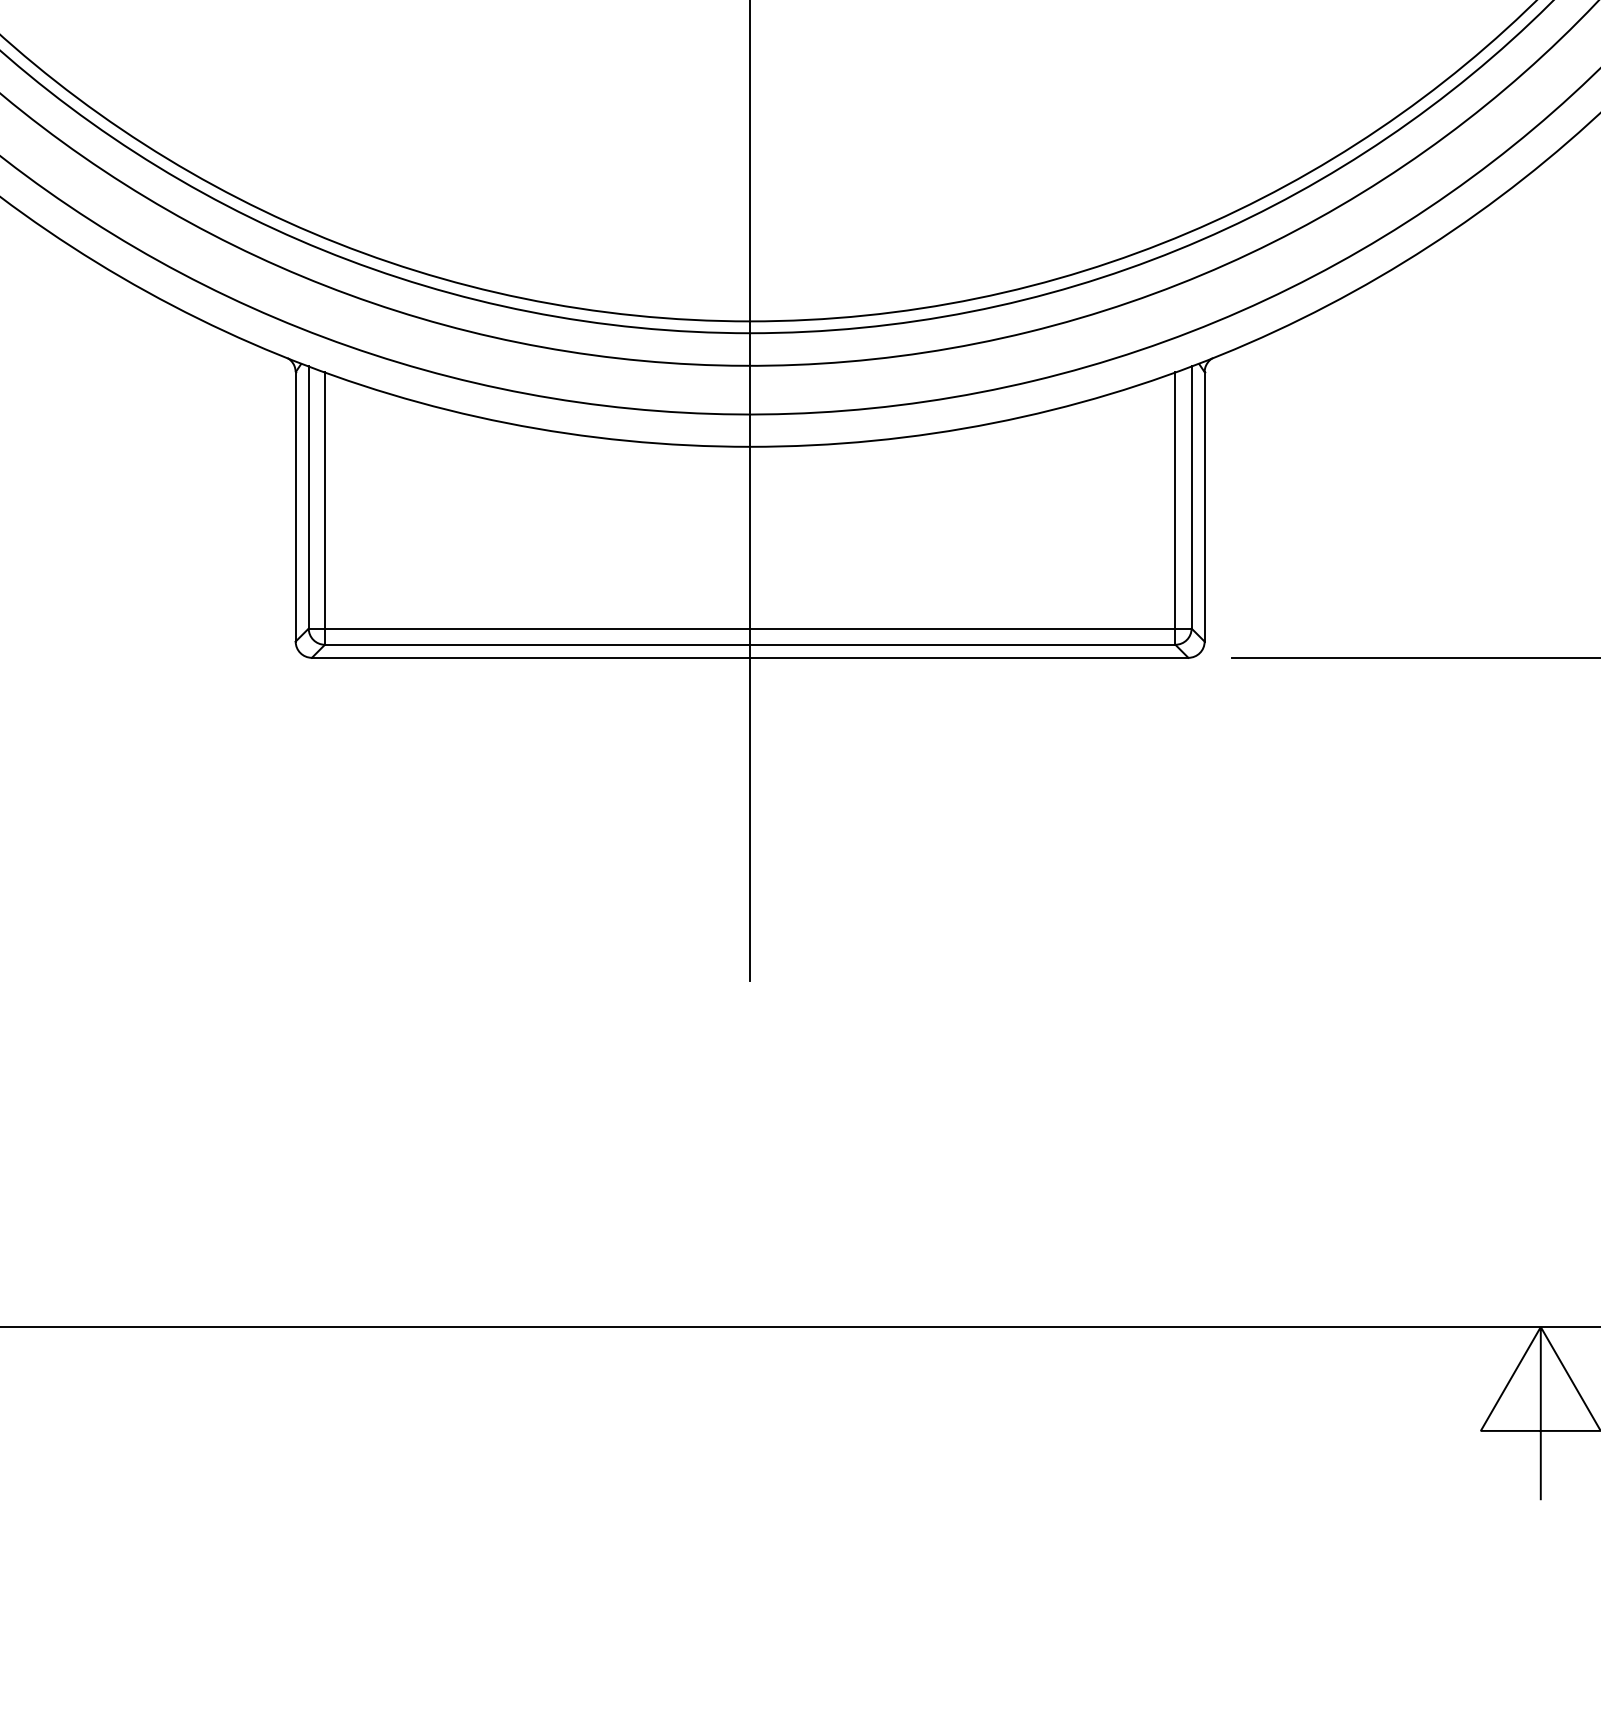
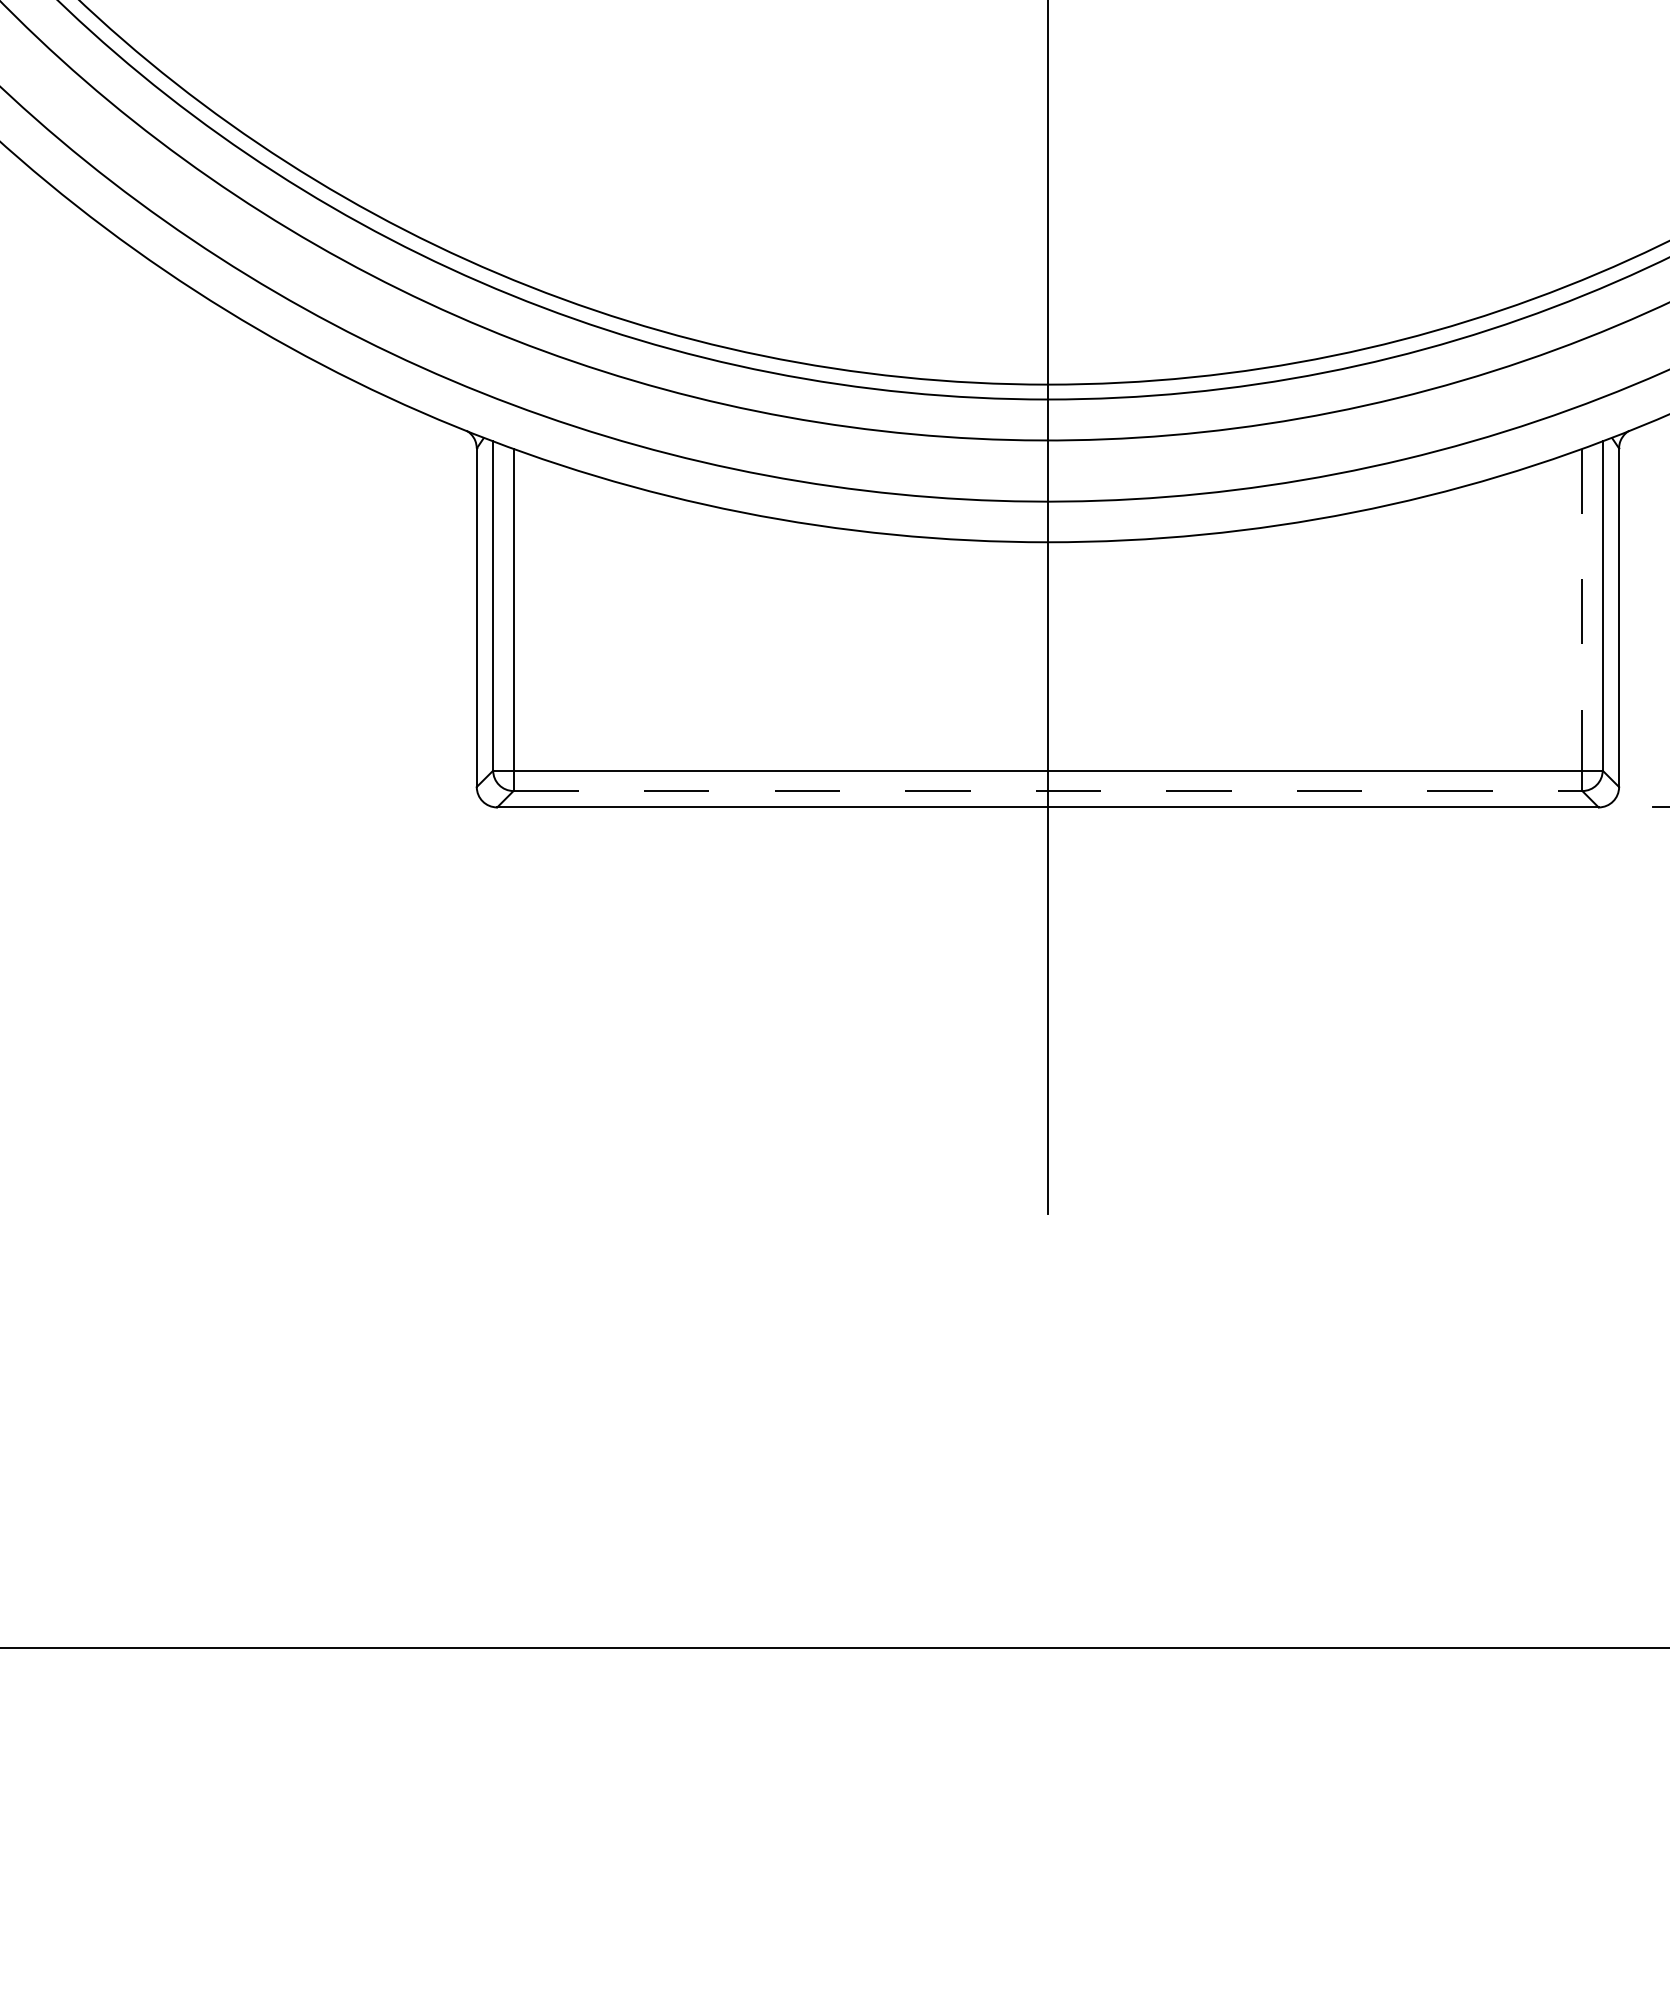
line: (1175, 500) -> (1582, 609), solid -> dashed
line: (750, 644) -> (1048, 790), solid -> dashed

